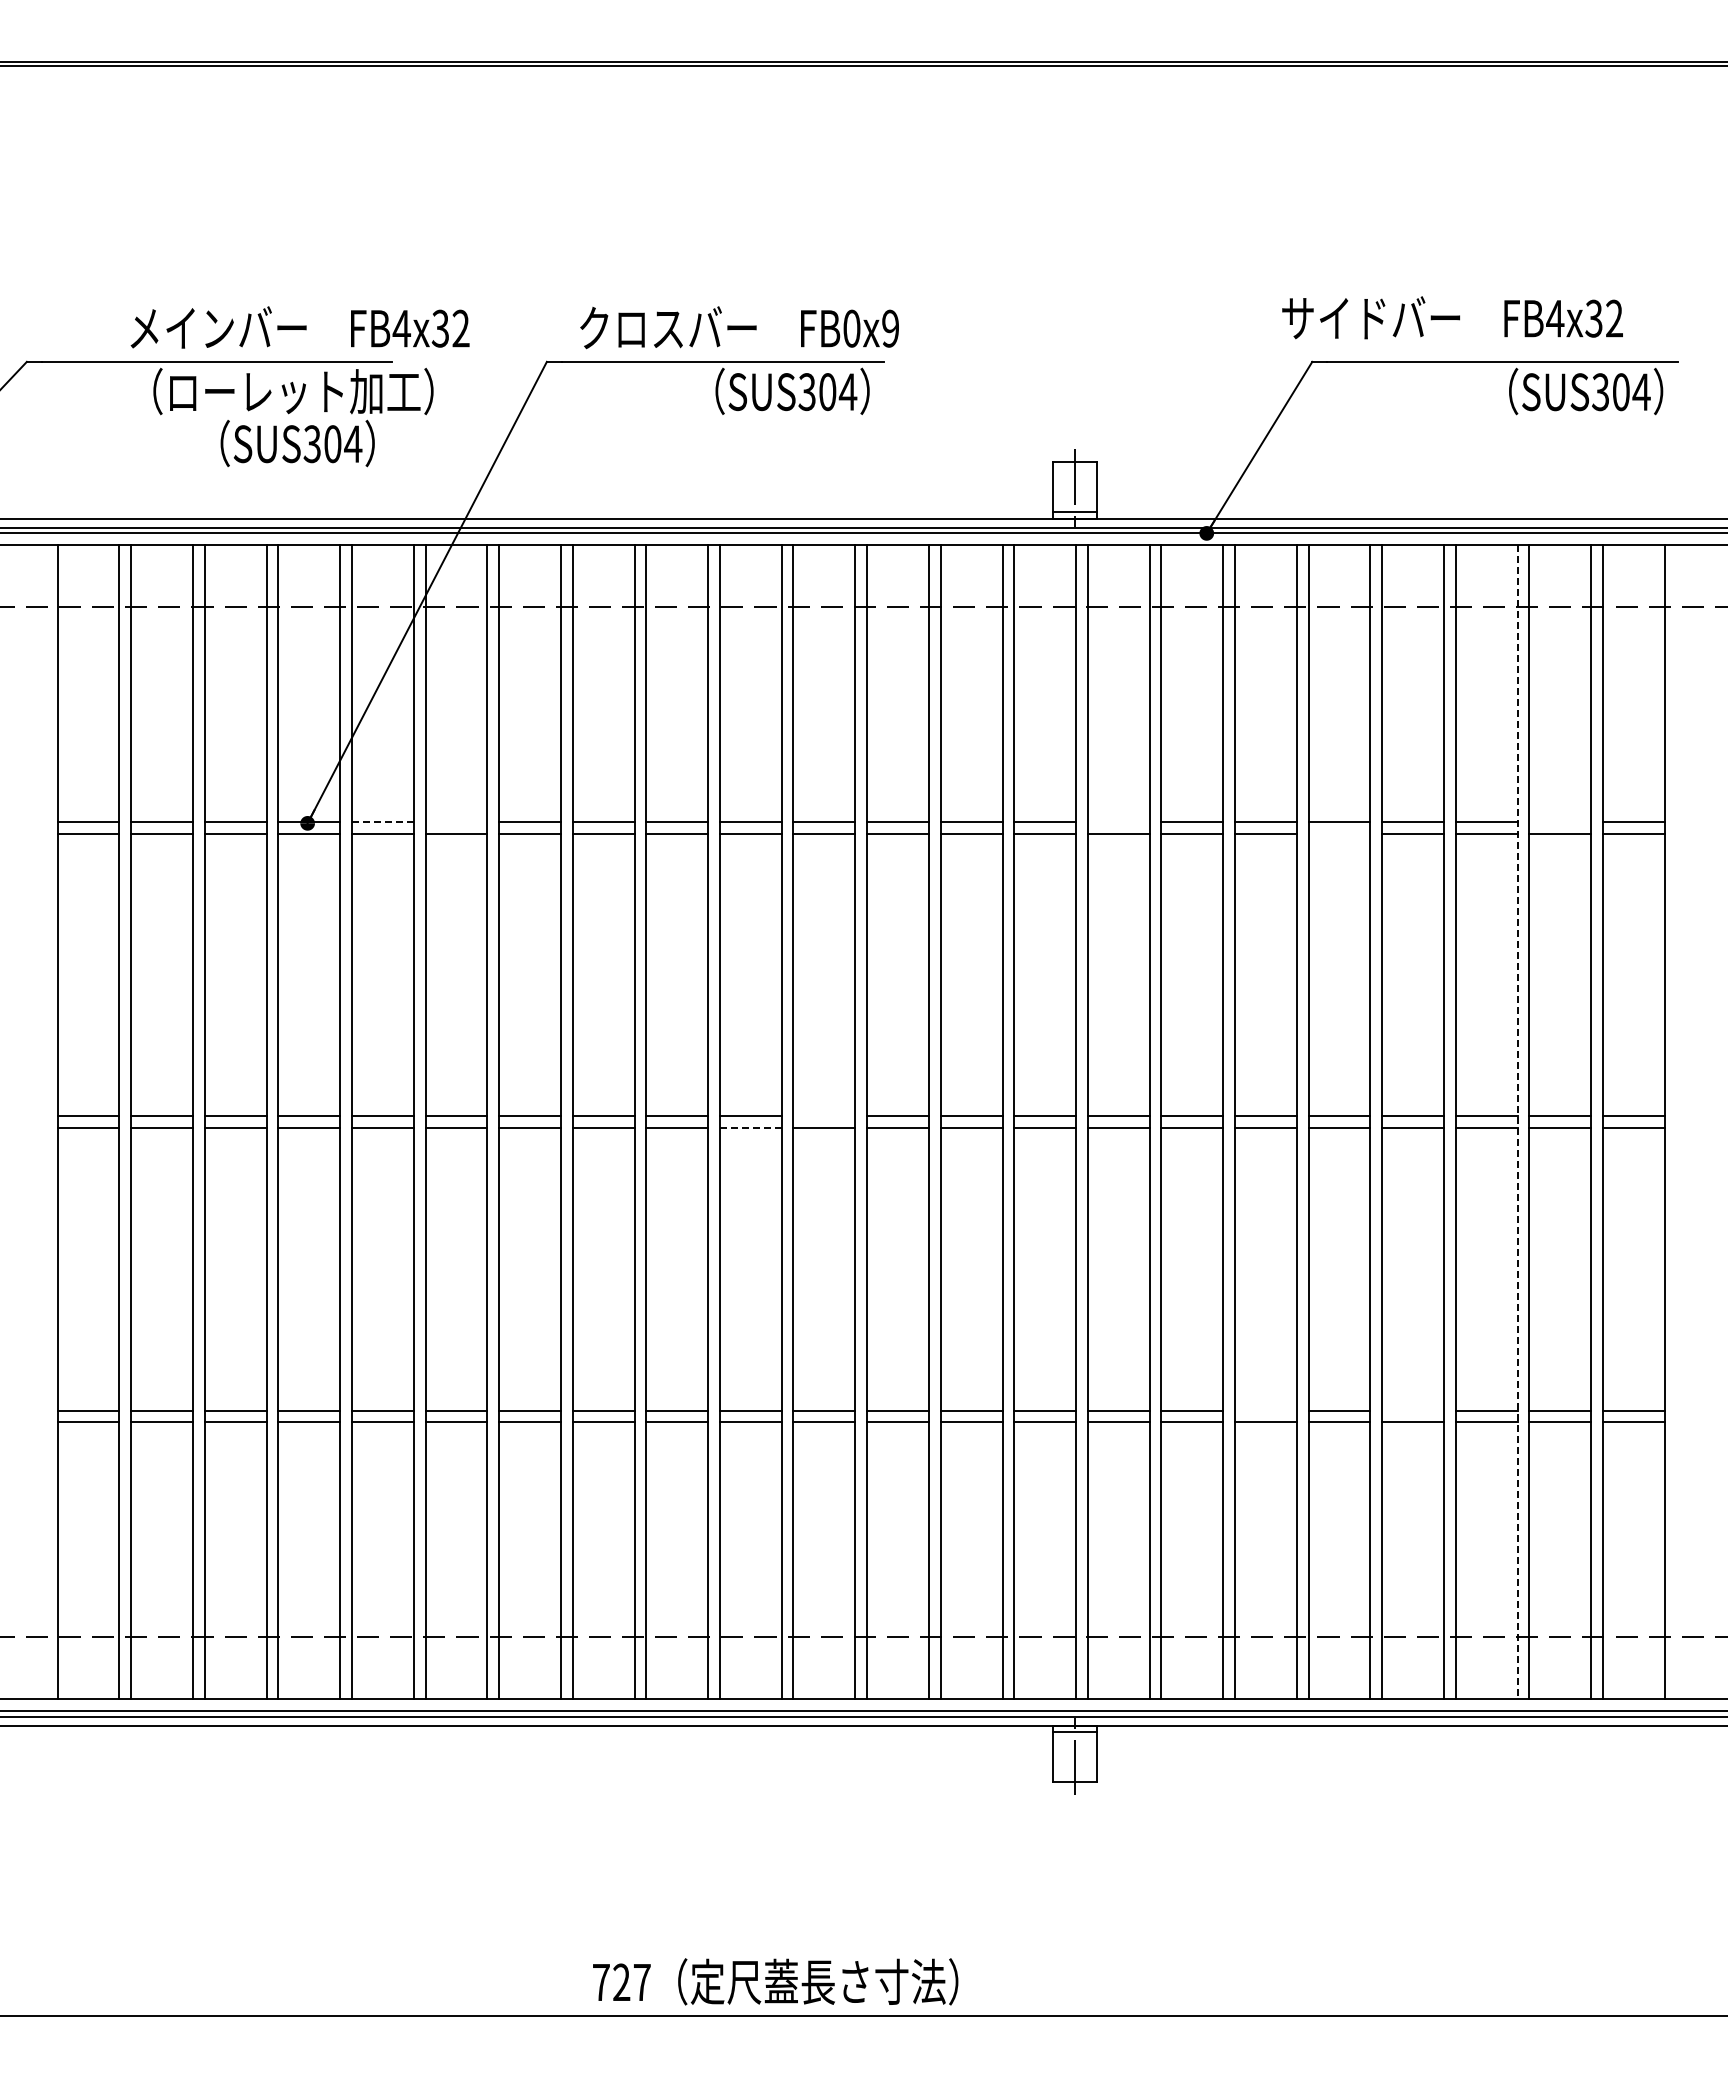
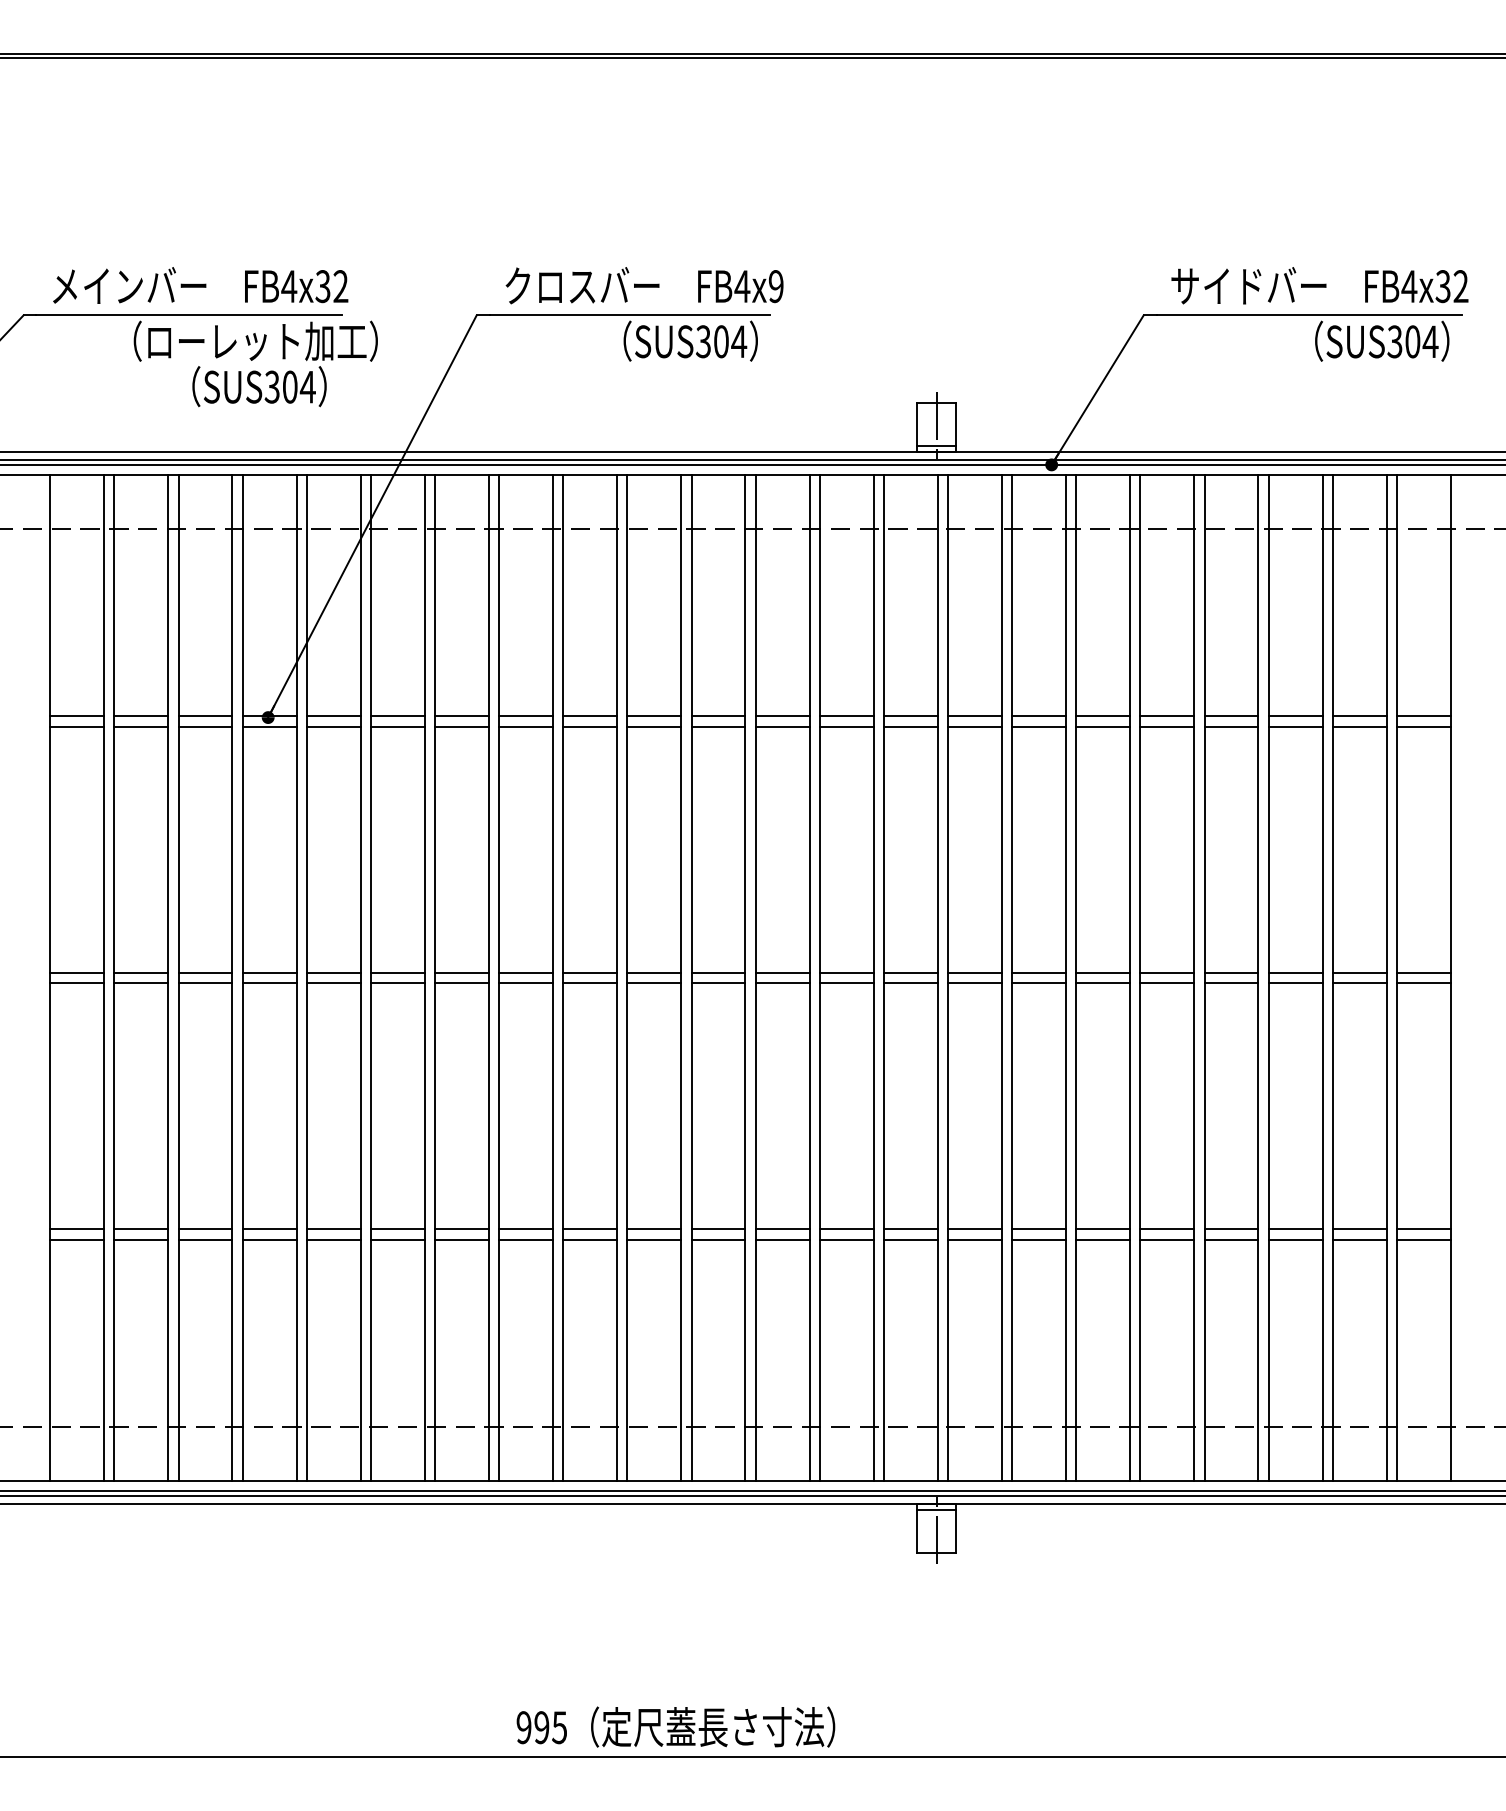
text: (1452, 317) -> (1319, 285), moved
text: (299, 327) -> (200, 285), moved
text: (851, 328) -> (742, 286), FB0x9 -> FB4x9
line: (382, 821) -> (333, 715), dashed -> solid
line: (456, 821) -> (397, 715), added
line: (1118, 821) -> (974, 715), added
line: (1560, 821) -> (1359, 715), added
line: (1339, 833) -> (1167, 726), added
line: (824, 1116) -> (718, 973), added
line: (1517, 1122) -> (1322, 978), dashed -> solid
line: (750, 1128) -> (654, 983), dashed -> solid
line: (1265, 1410) -> (1102, 1229), added
line: (1413, 1410) -> (1231, 1229), added
text: (621, 1982) -> (541, 1727), 727 -> 995

